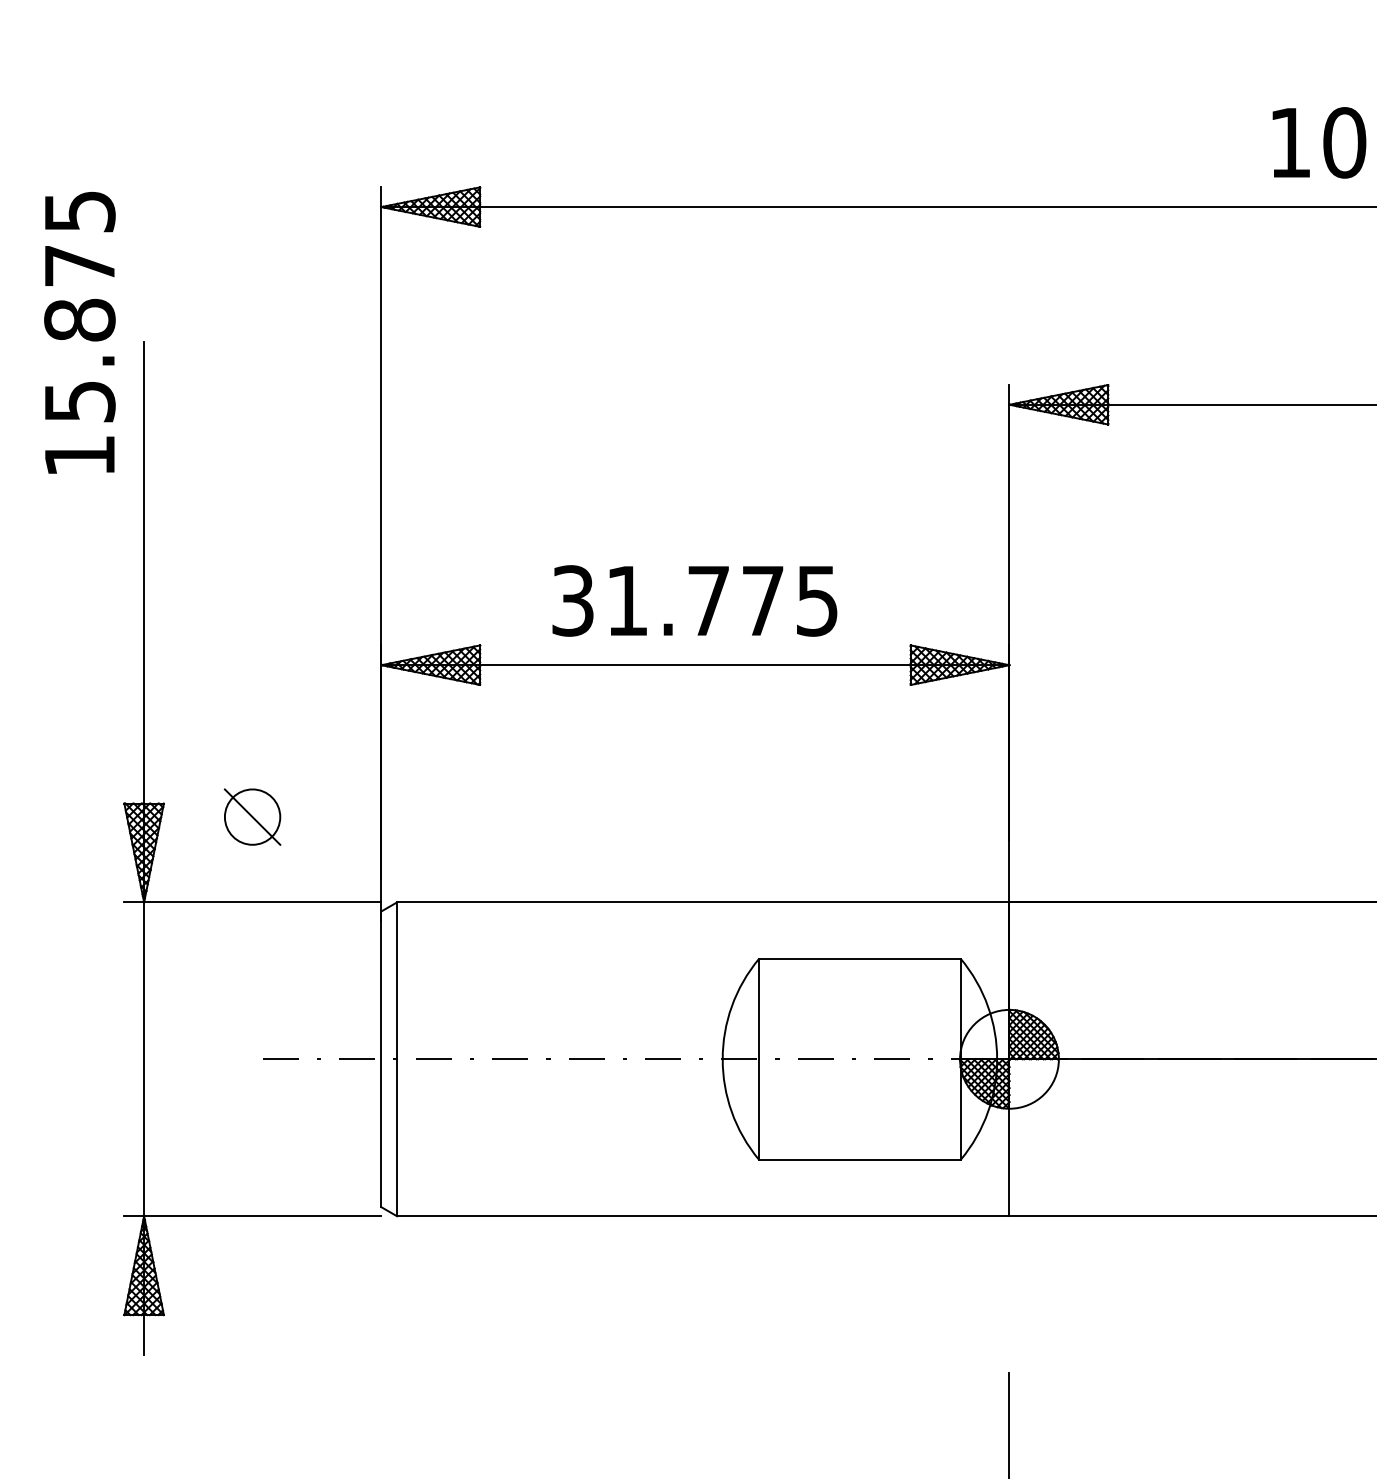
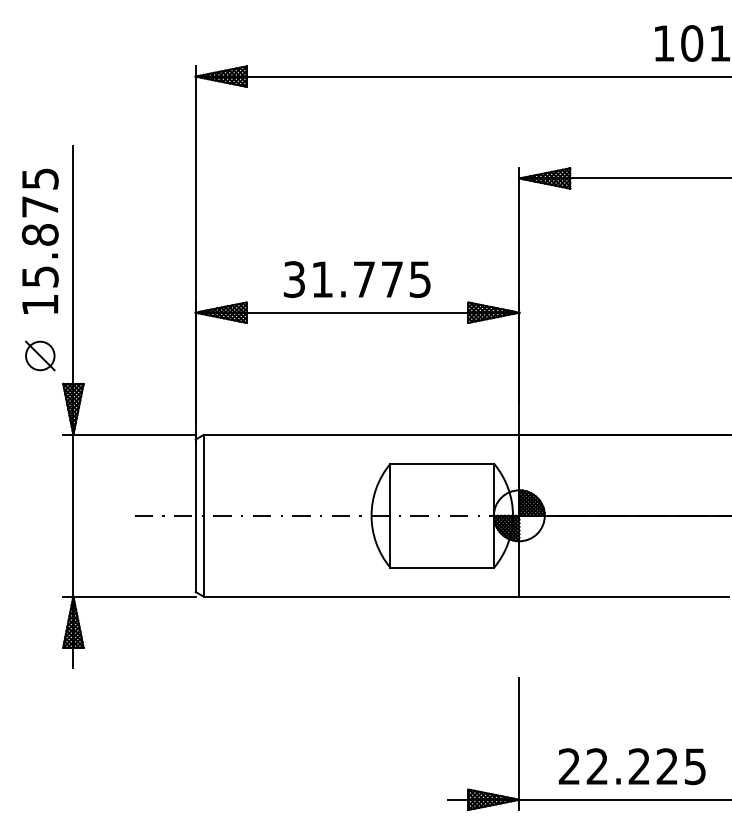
text: (78, 331) -> (39, 240), moved
part: (252, 816) -> (40, 355), moved

